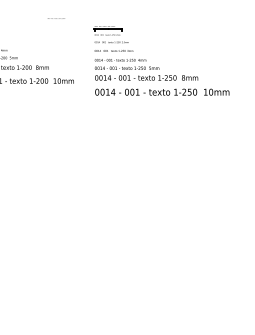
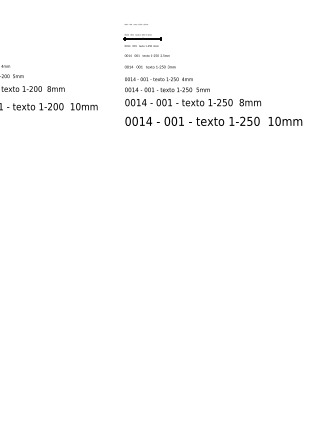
text: (56, 18) -> (136, 24), moved

